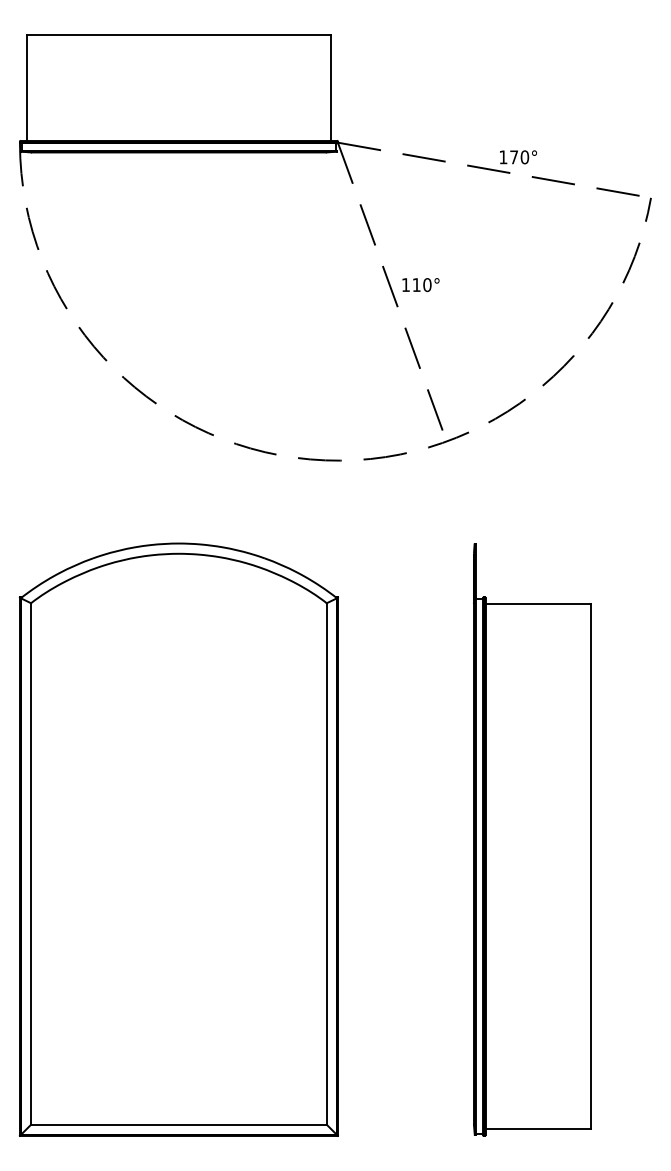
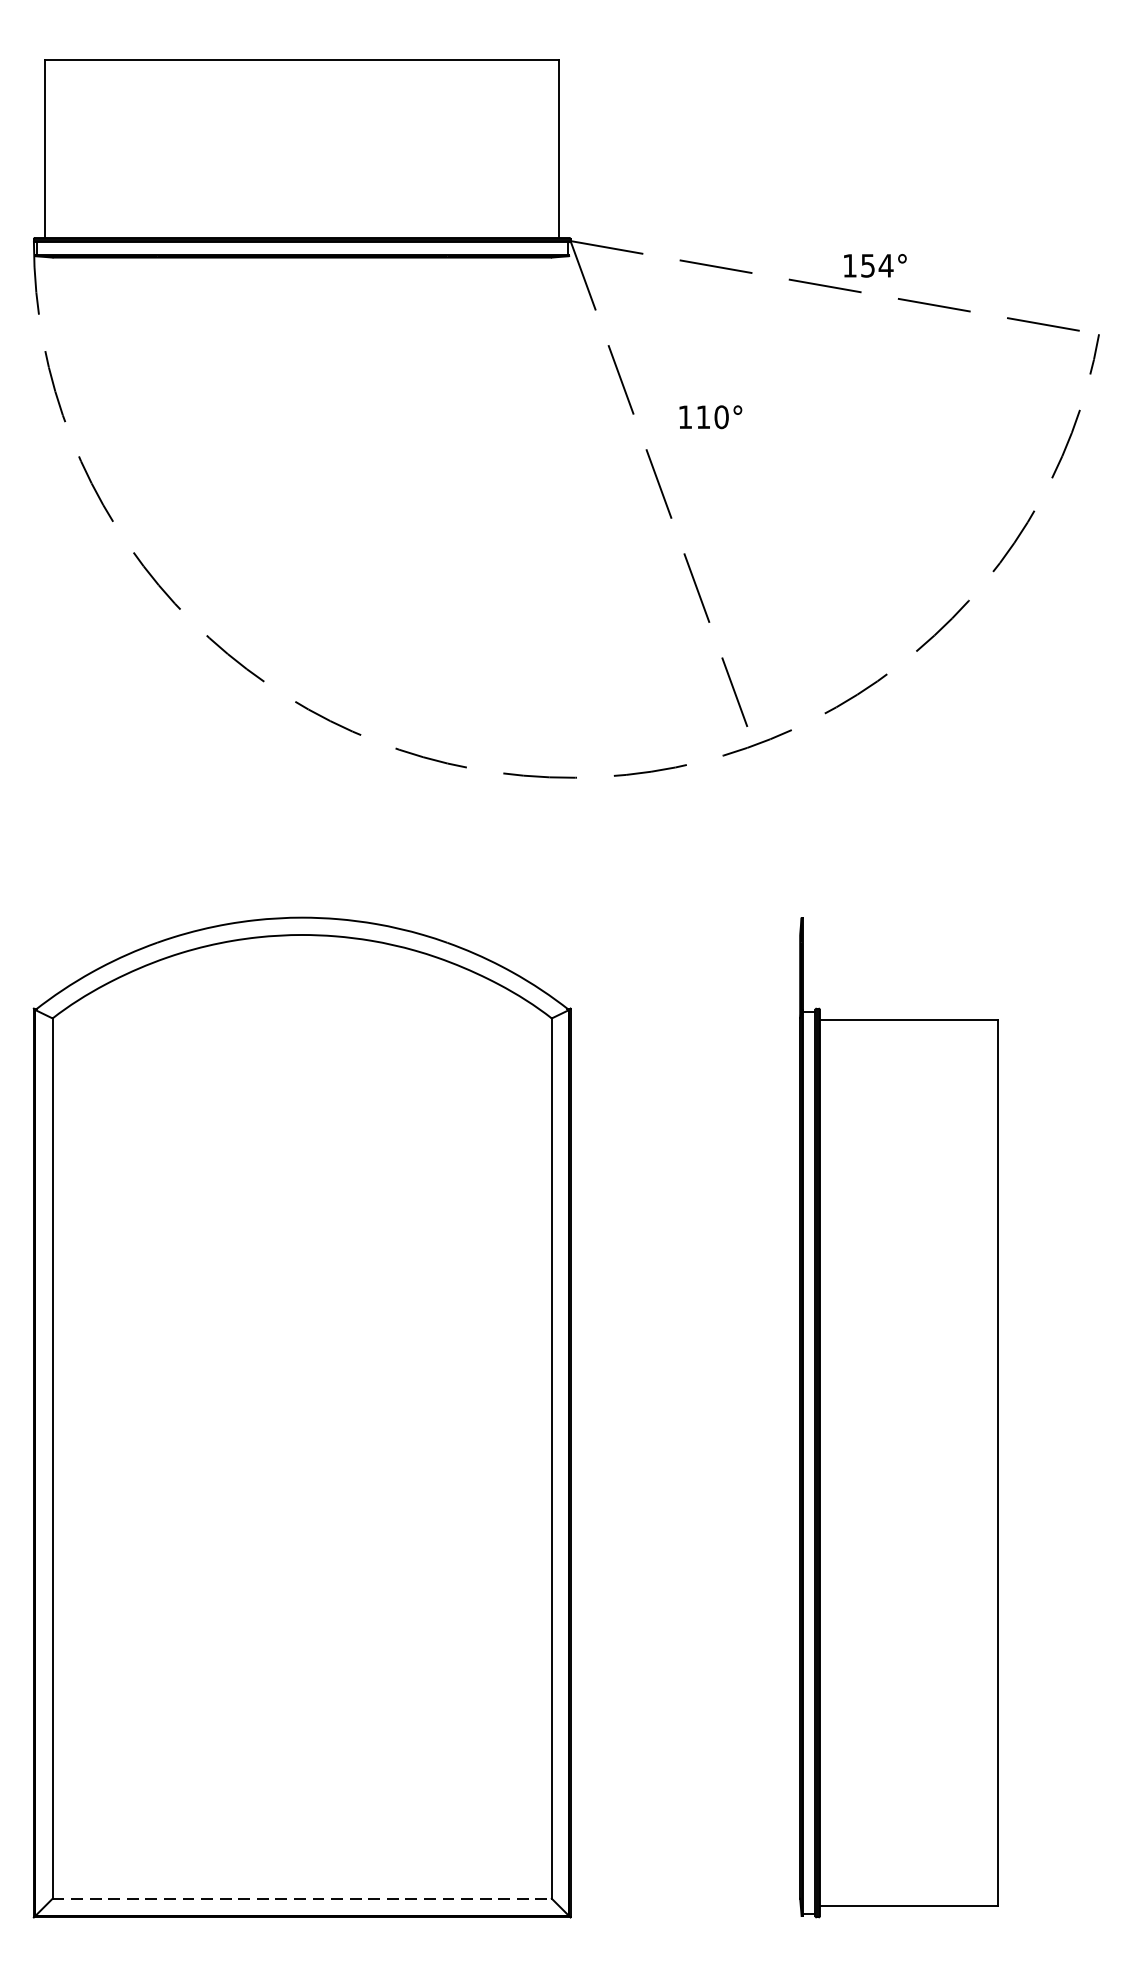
text: (519, 157) -> (877, 266), 170° -> 154°
text: (420, 285) -> (709, 417), moved
line: (178, 1124) -> (301, 1898), solid -> dashed

